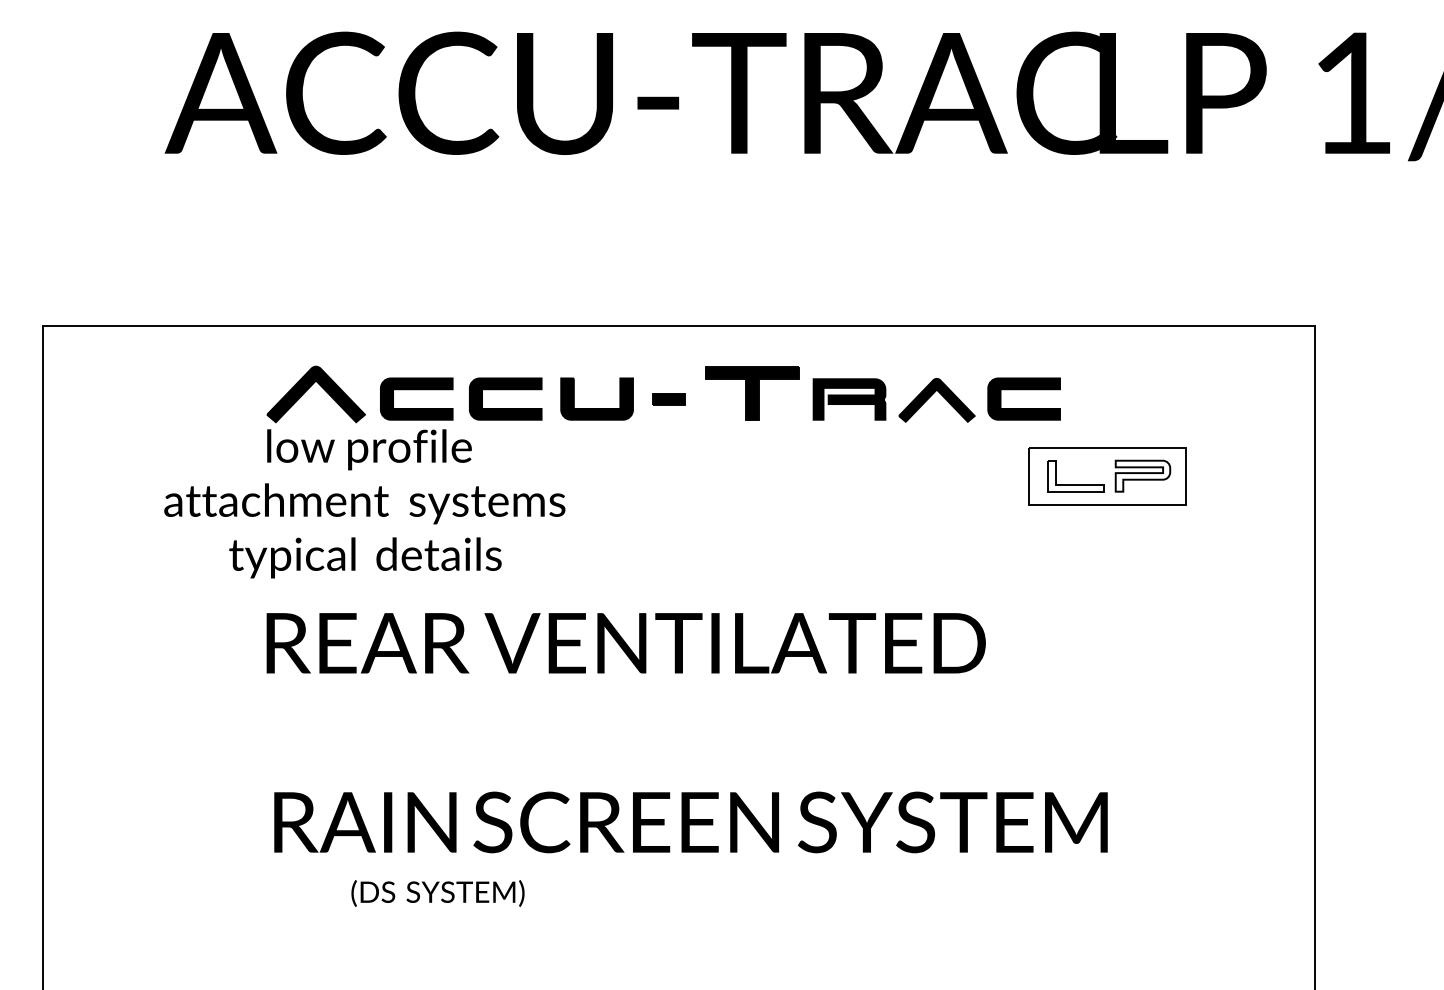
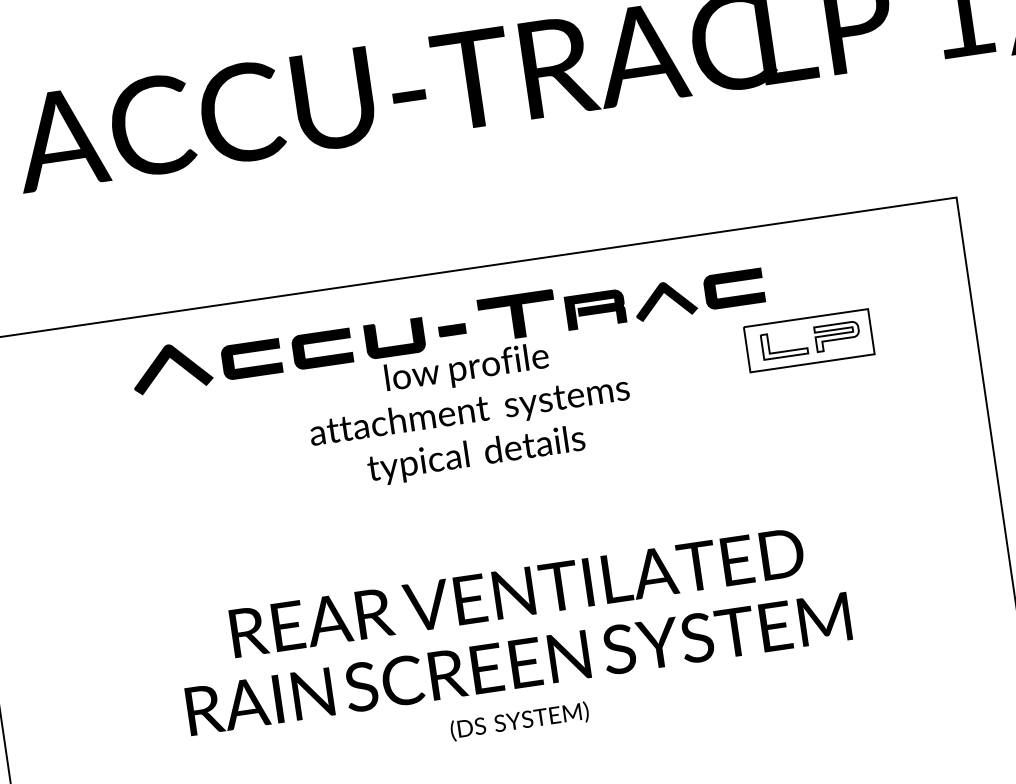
text: (364, 503) -> (469, 412), moved
text: (625, 643) -> (516, 592), moved
text: (437, 893) -> (519, 721), moved

